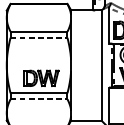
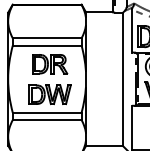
line: (39, 37) -> (47, 45), dashed -> solid
part: (41, 53) -> (50, 64), added
line: (39, 99) -> (47, 120), dashed -> solid

